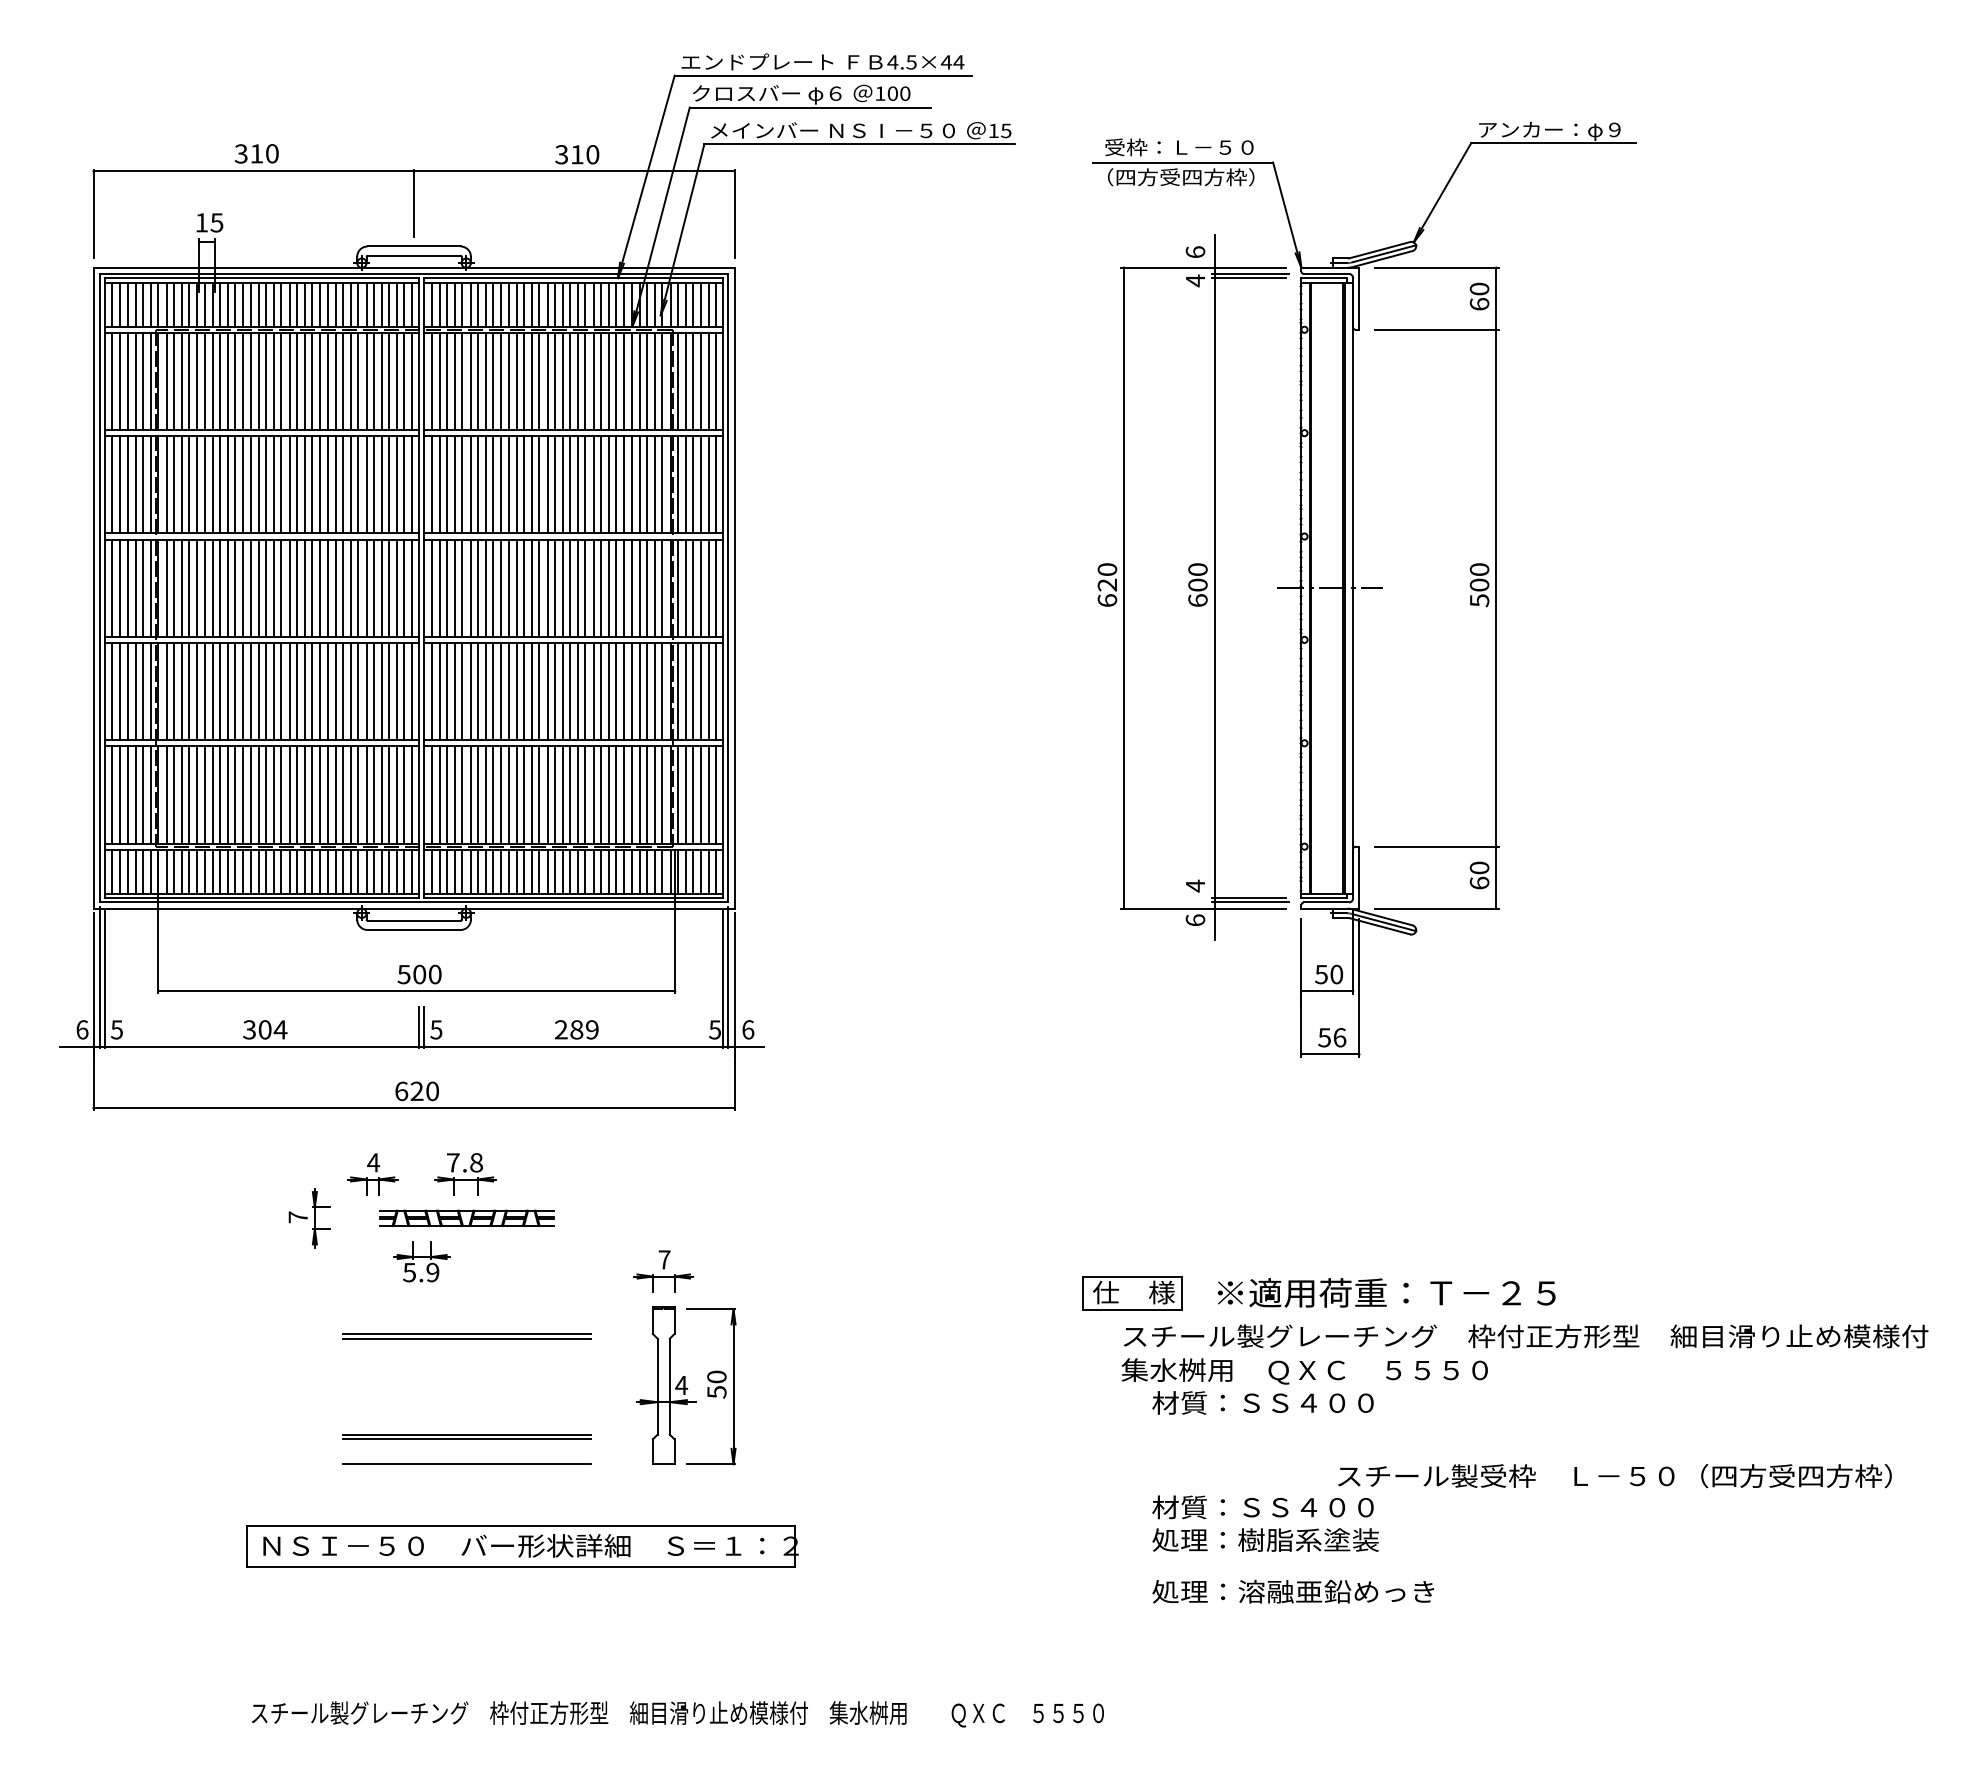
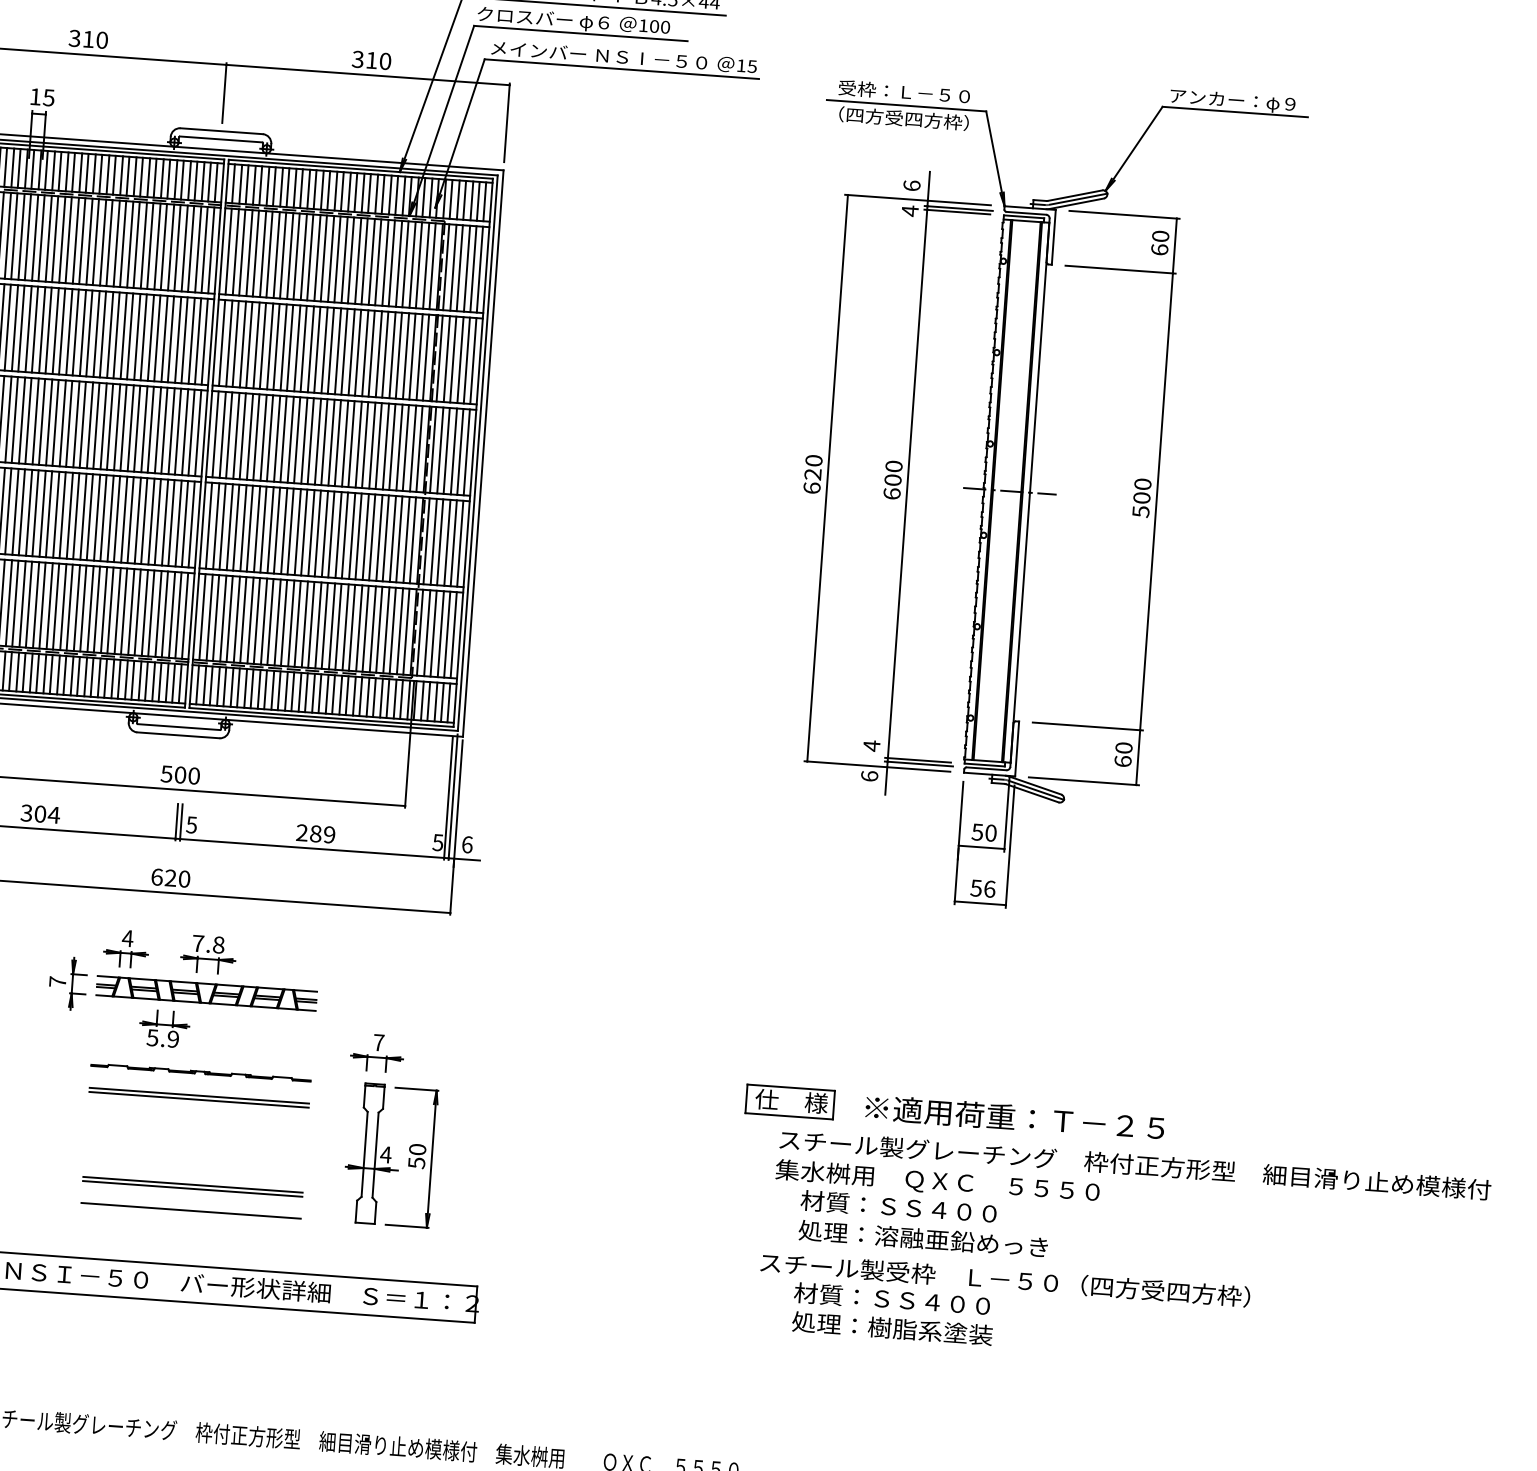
part: (466, 1218) -> (206, 993), size x1.43
part: (466, 1307) -> (200, 1072), added
text: (1614, 1476) -> (1004, 1280), moved
text: (1293, 1591) -> (923, 1238), moved

